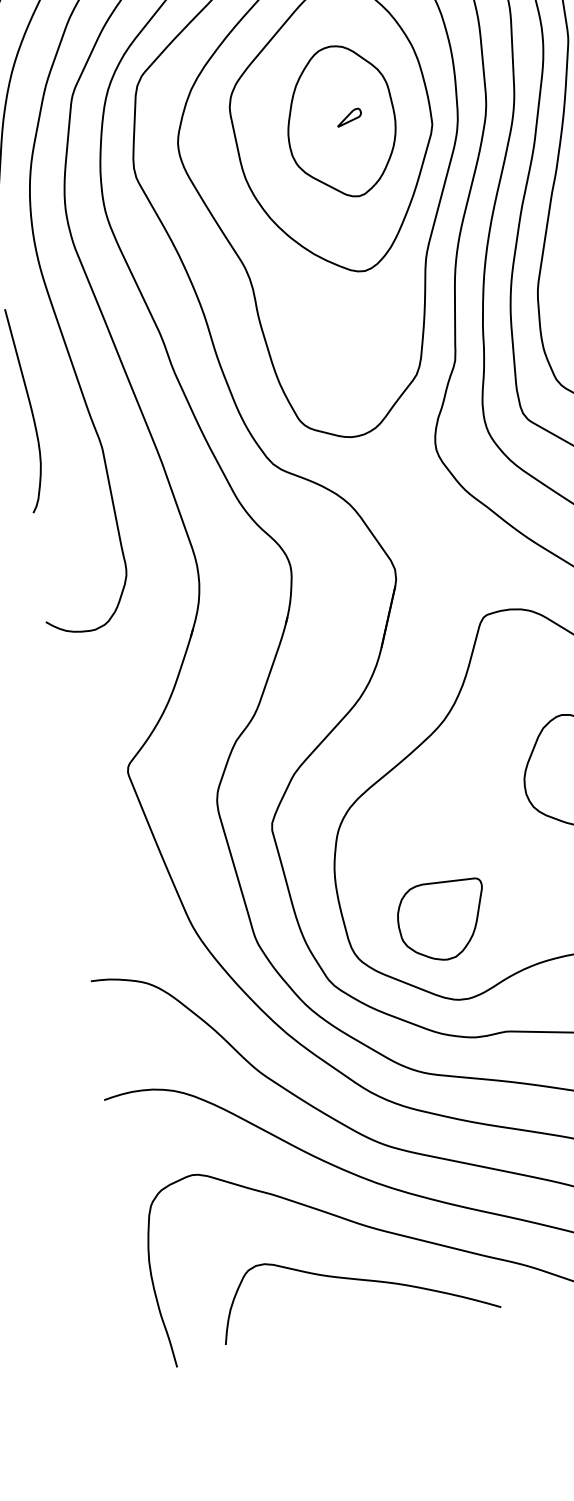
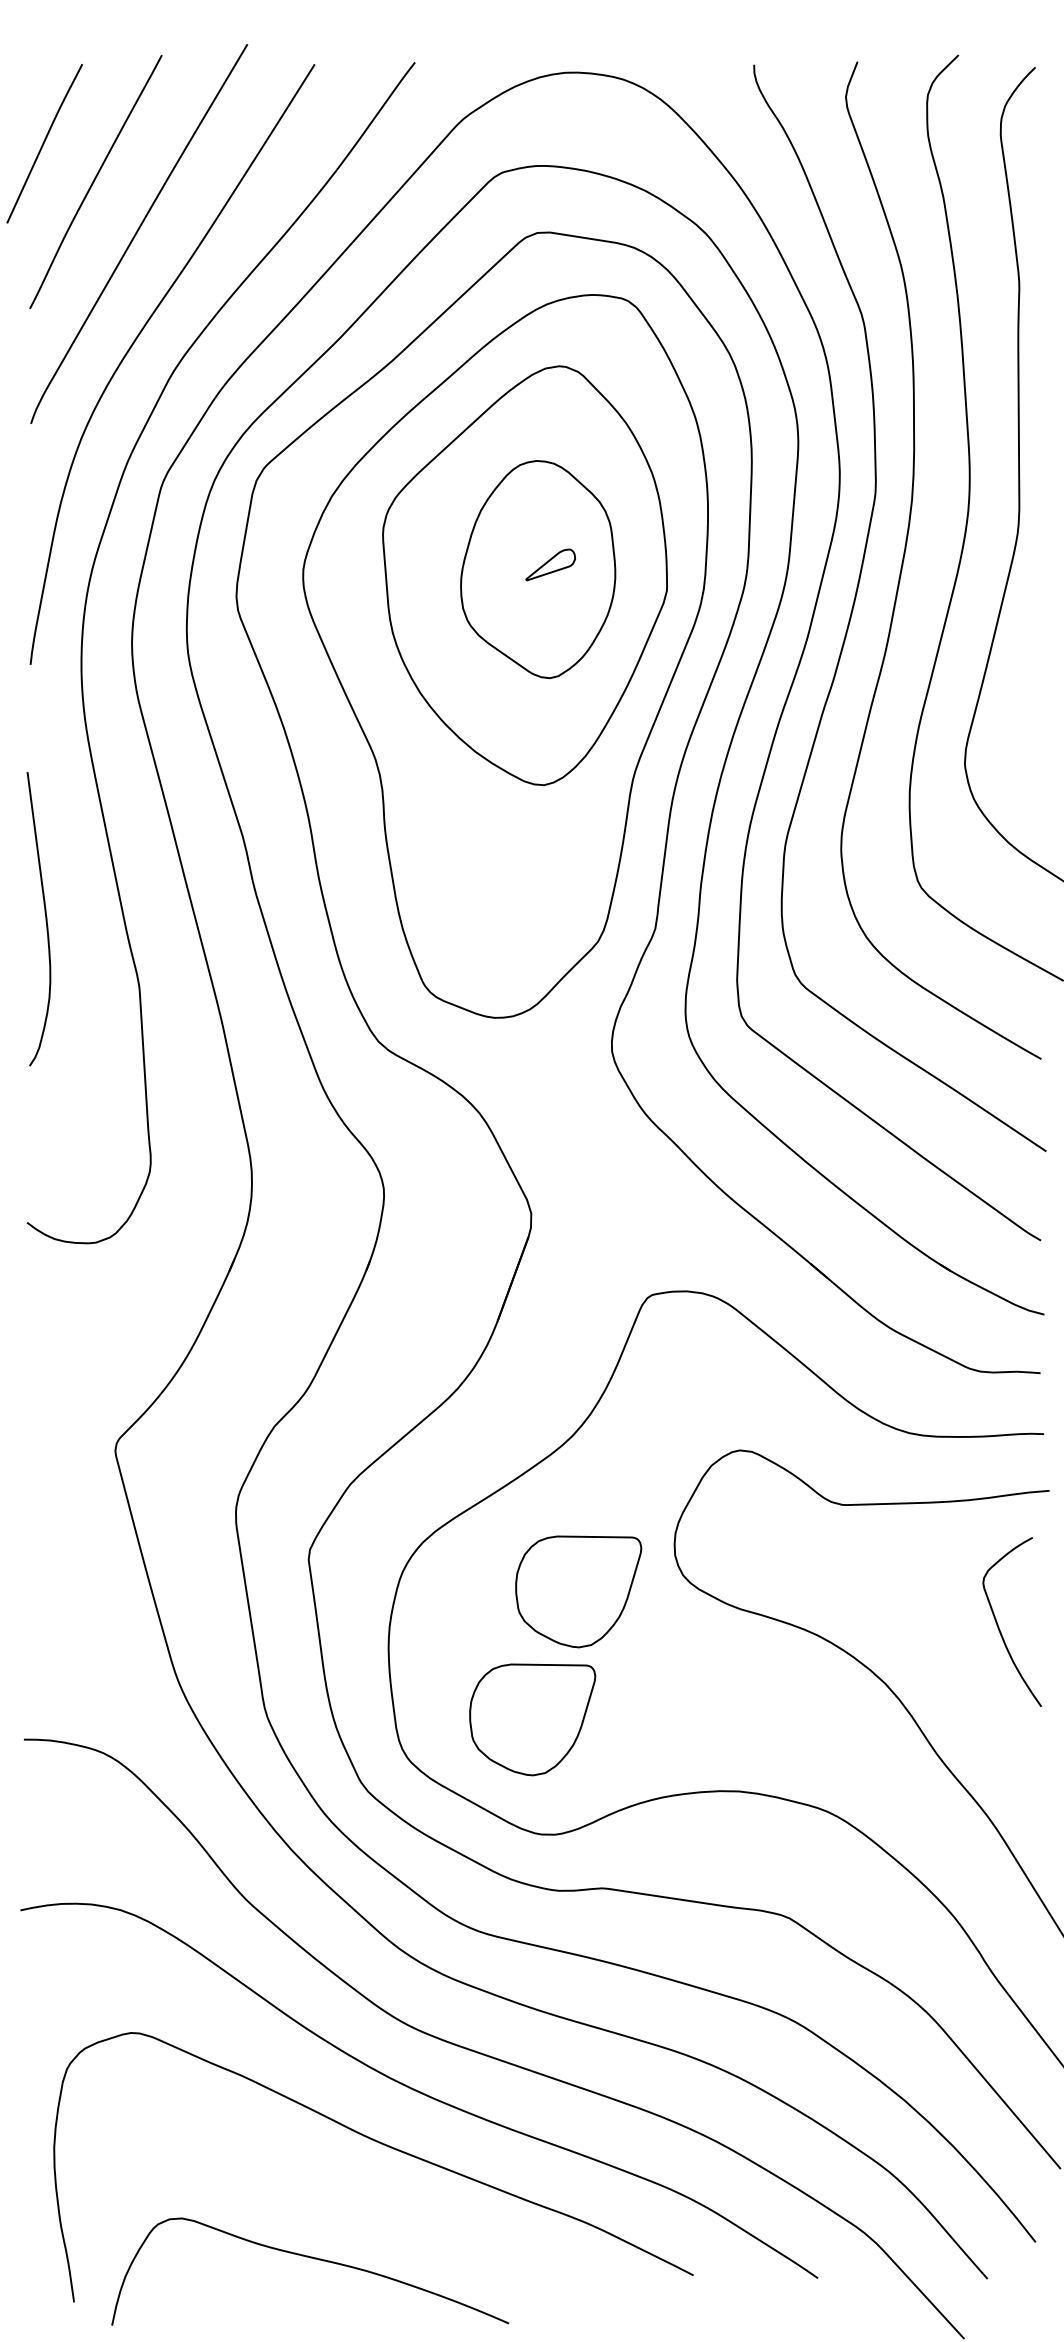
part: (349, 117) -> (550, 564), size x1.4
part: (462, 827) -> (578, 1591), added
curve: (360, 1280) -> (314, 2259), moved

